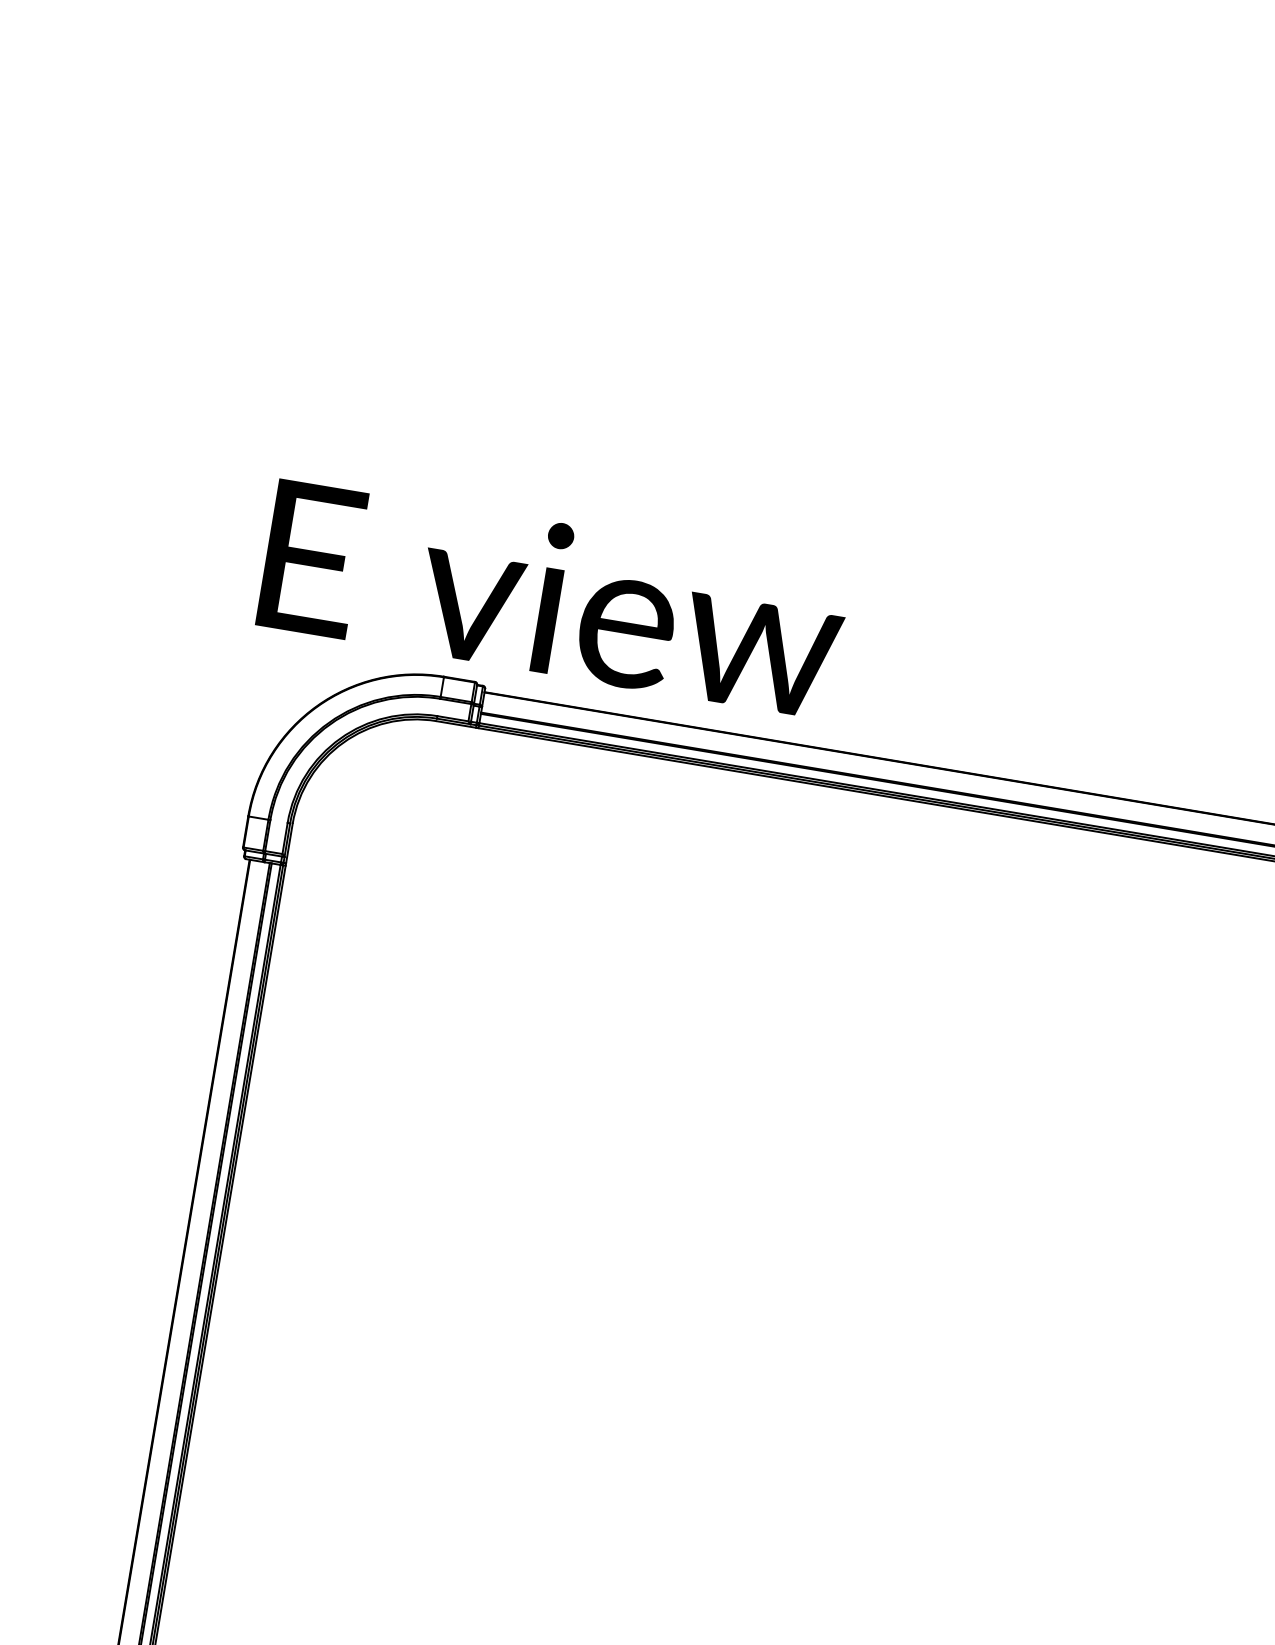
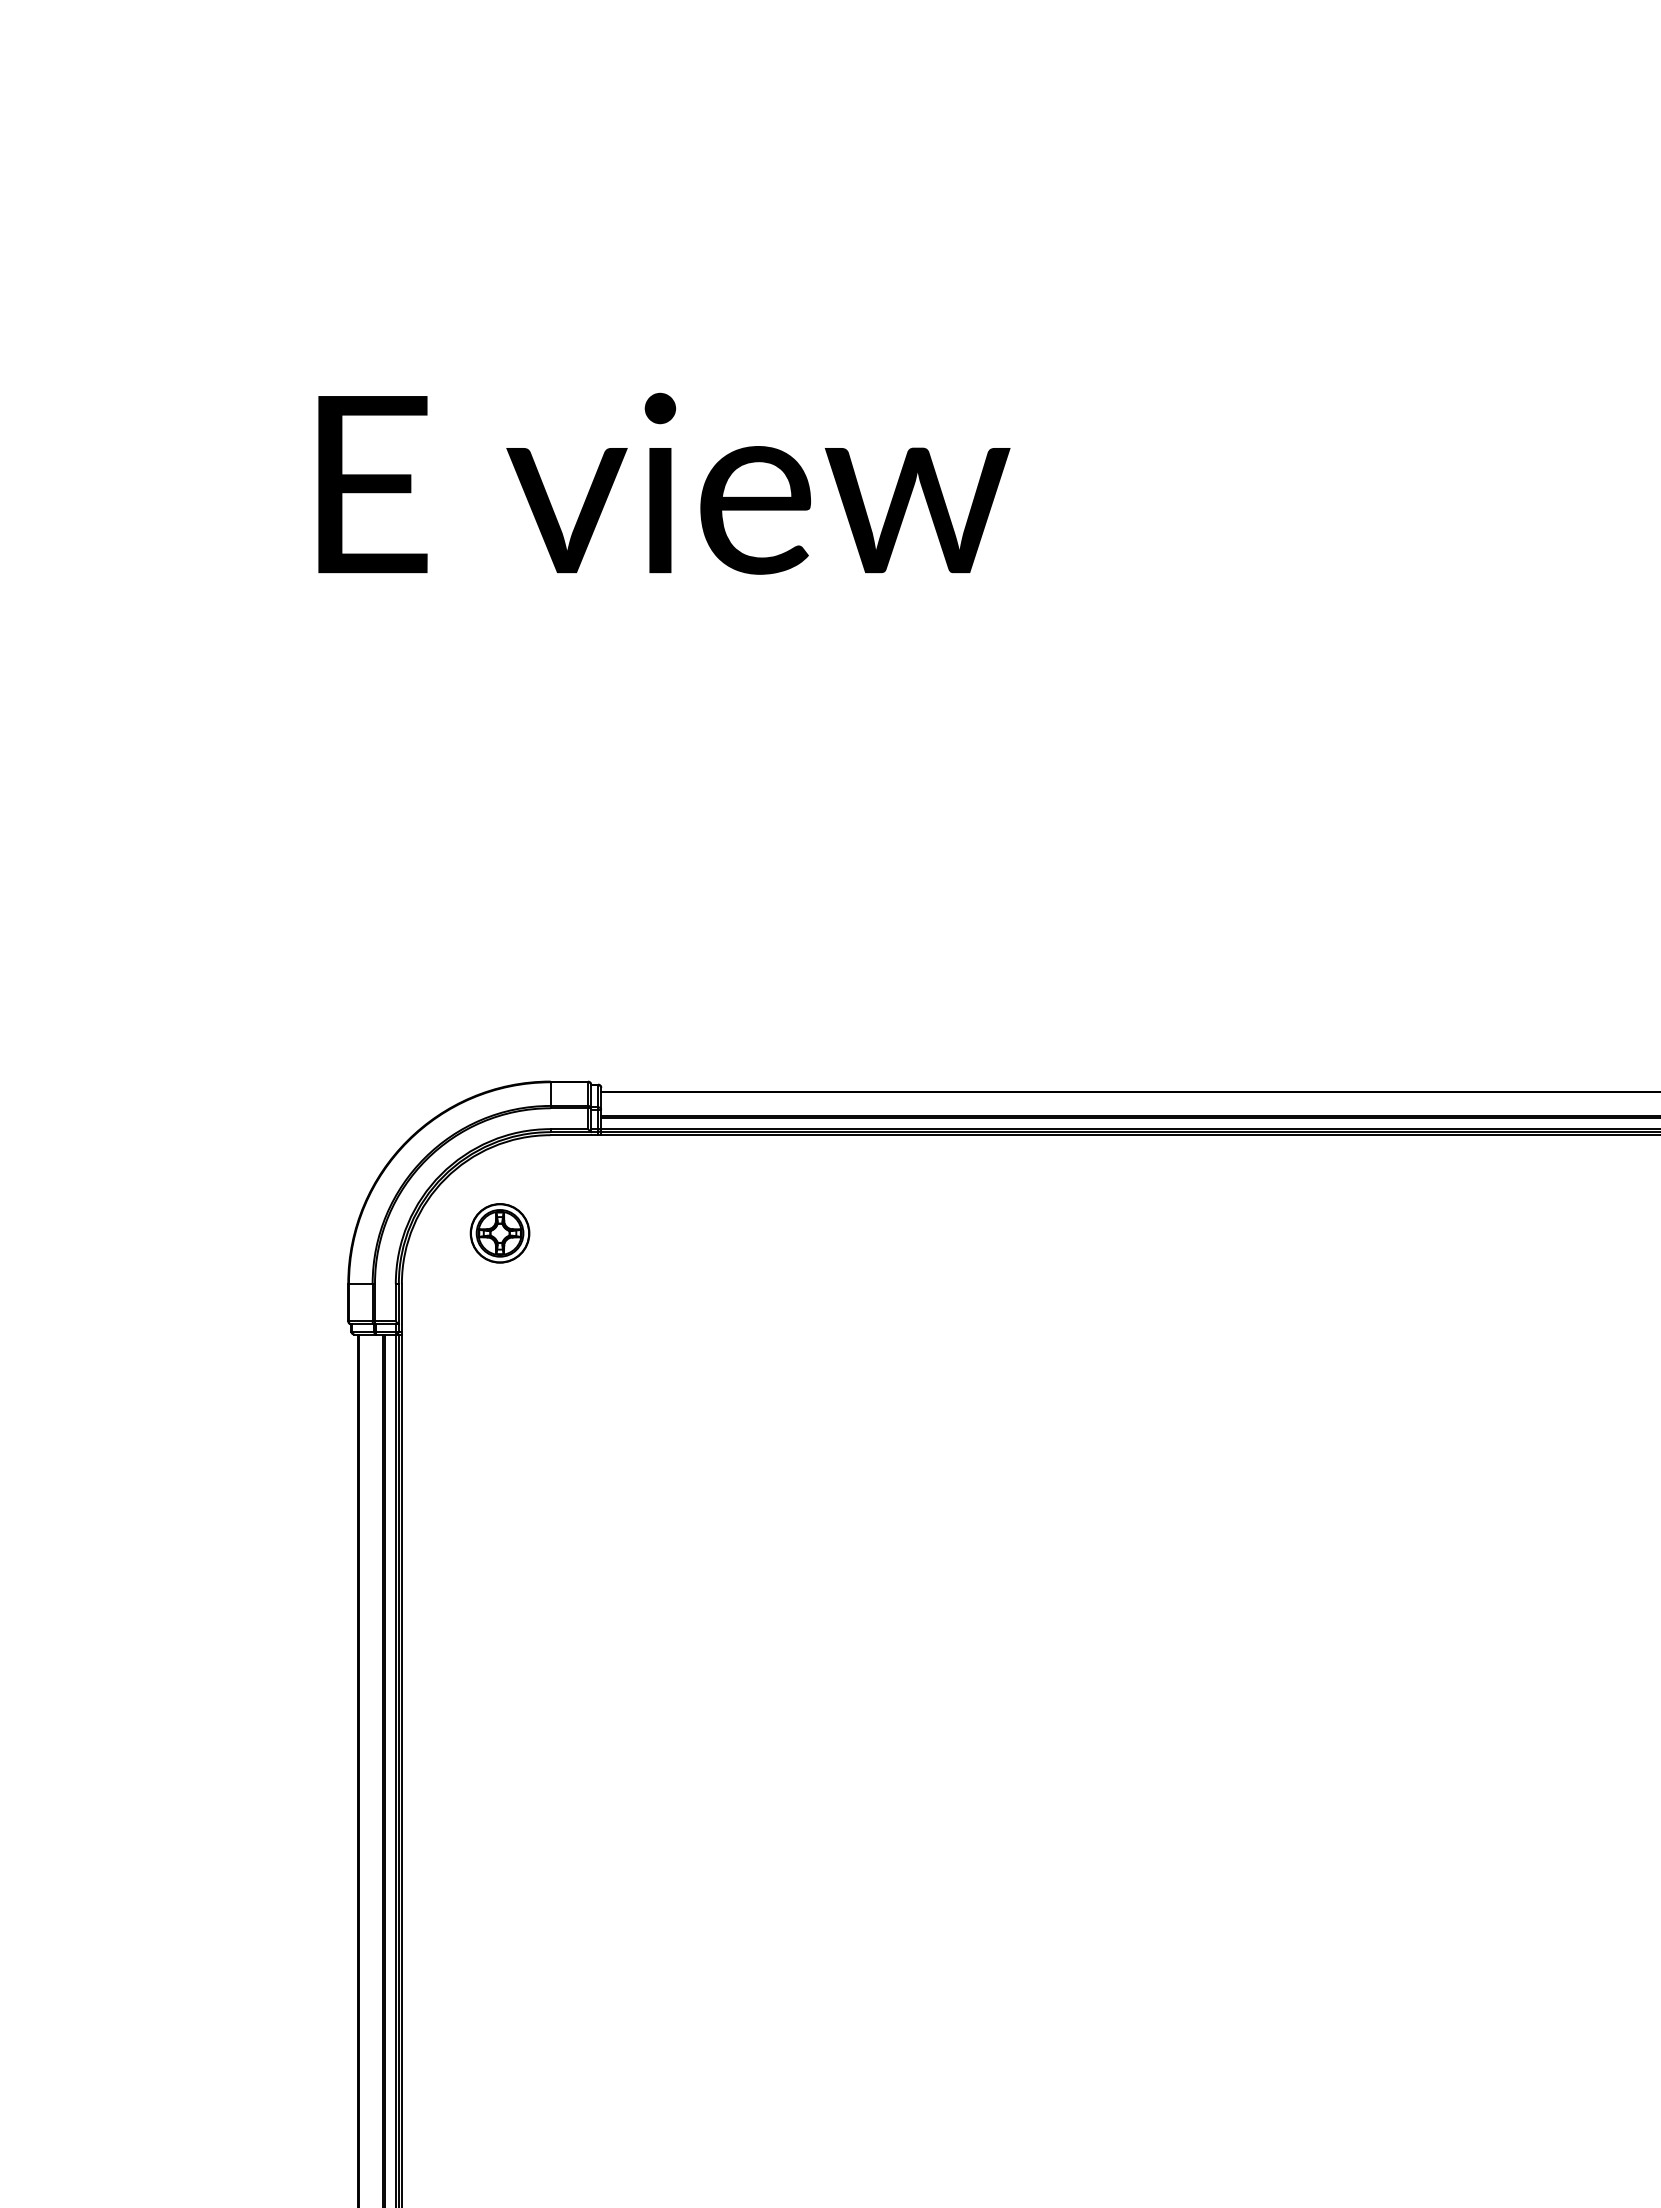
text: (554, 598) -> (664, 483), moved
part: (380, 795) -> (499, 1233), added

